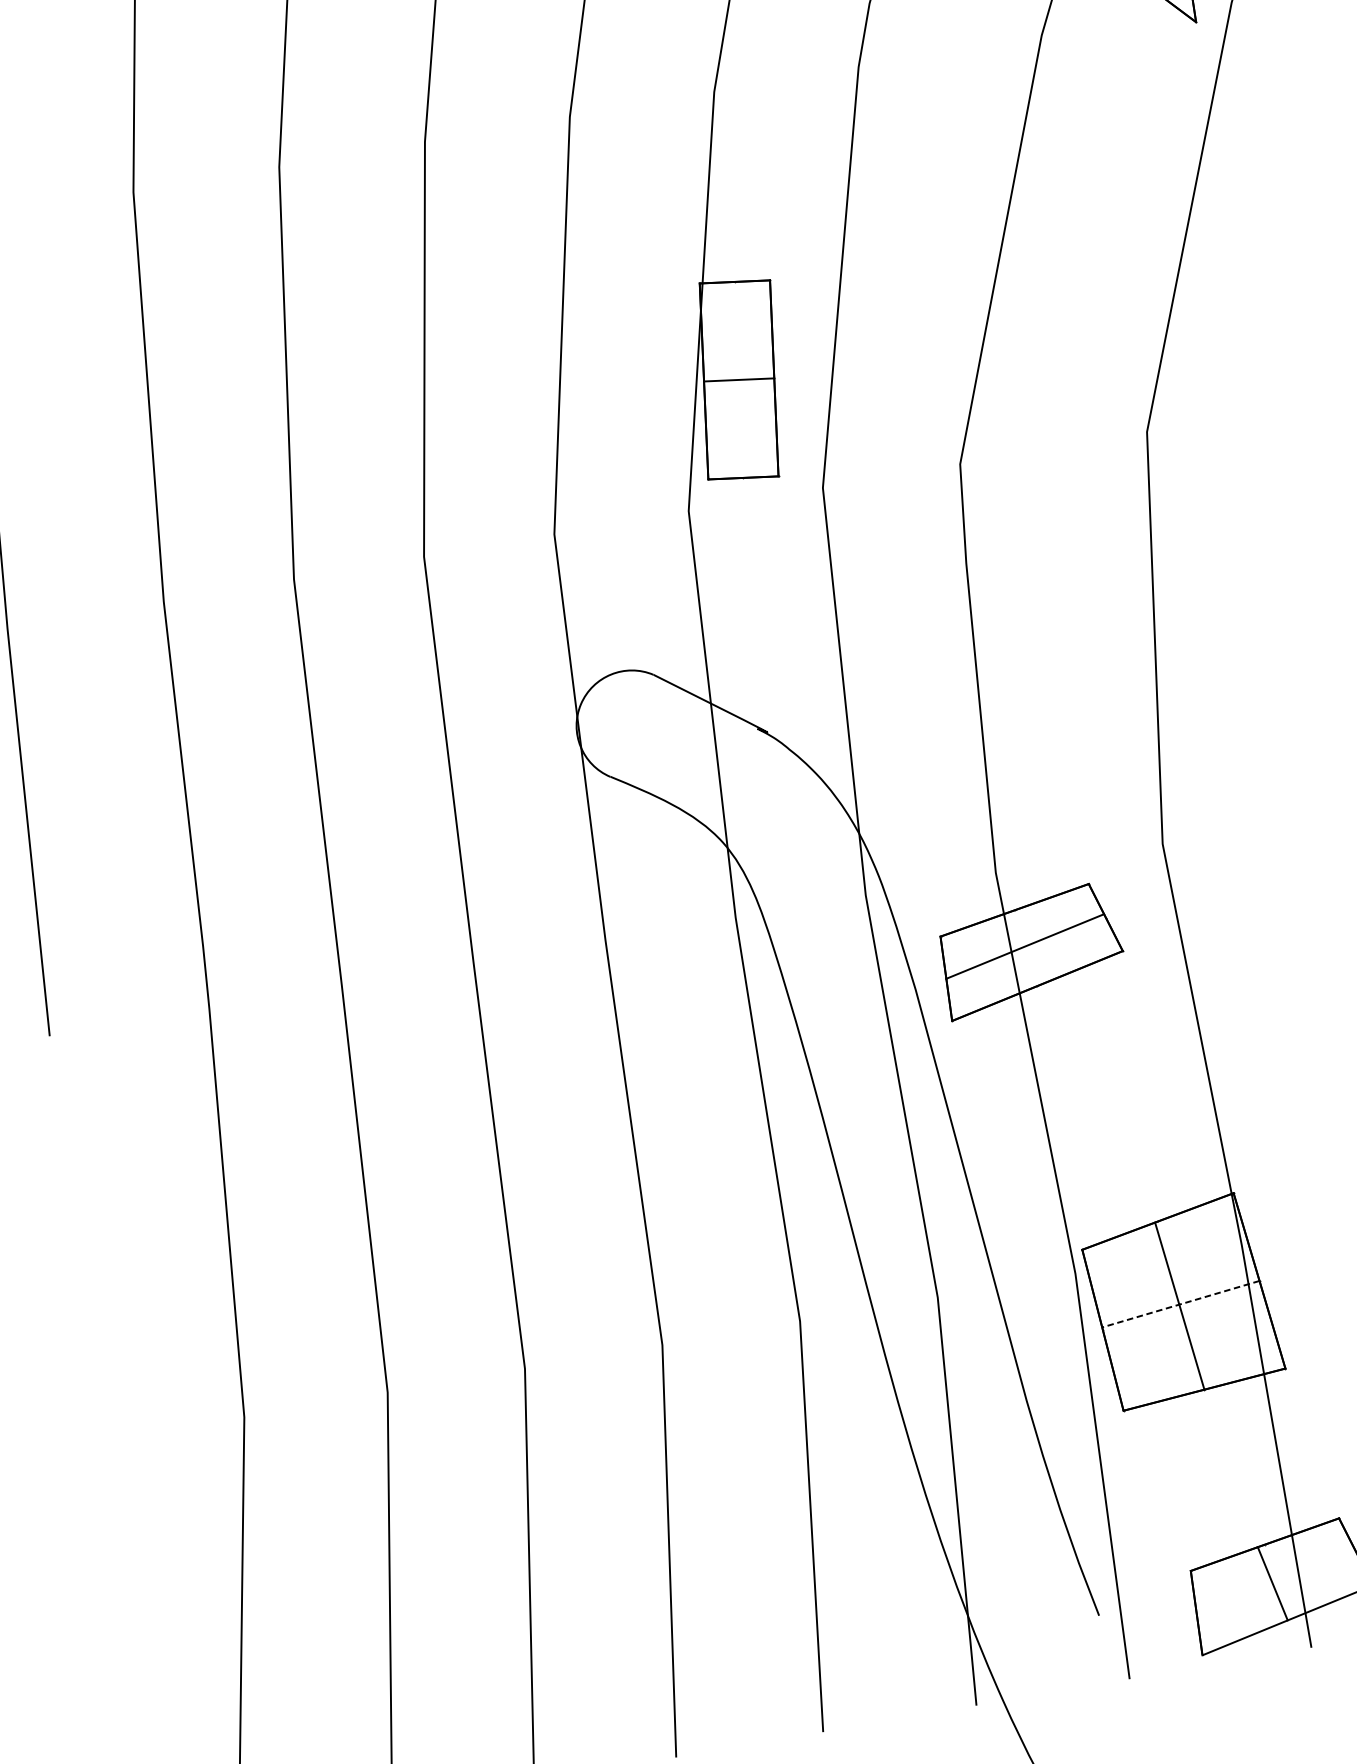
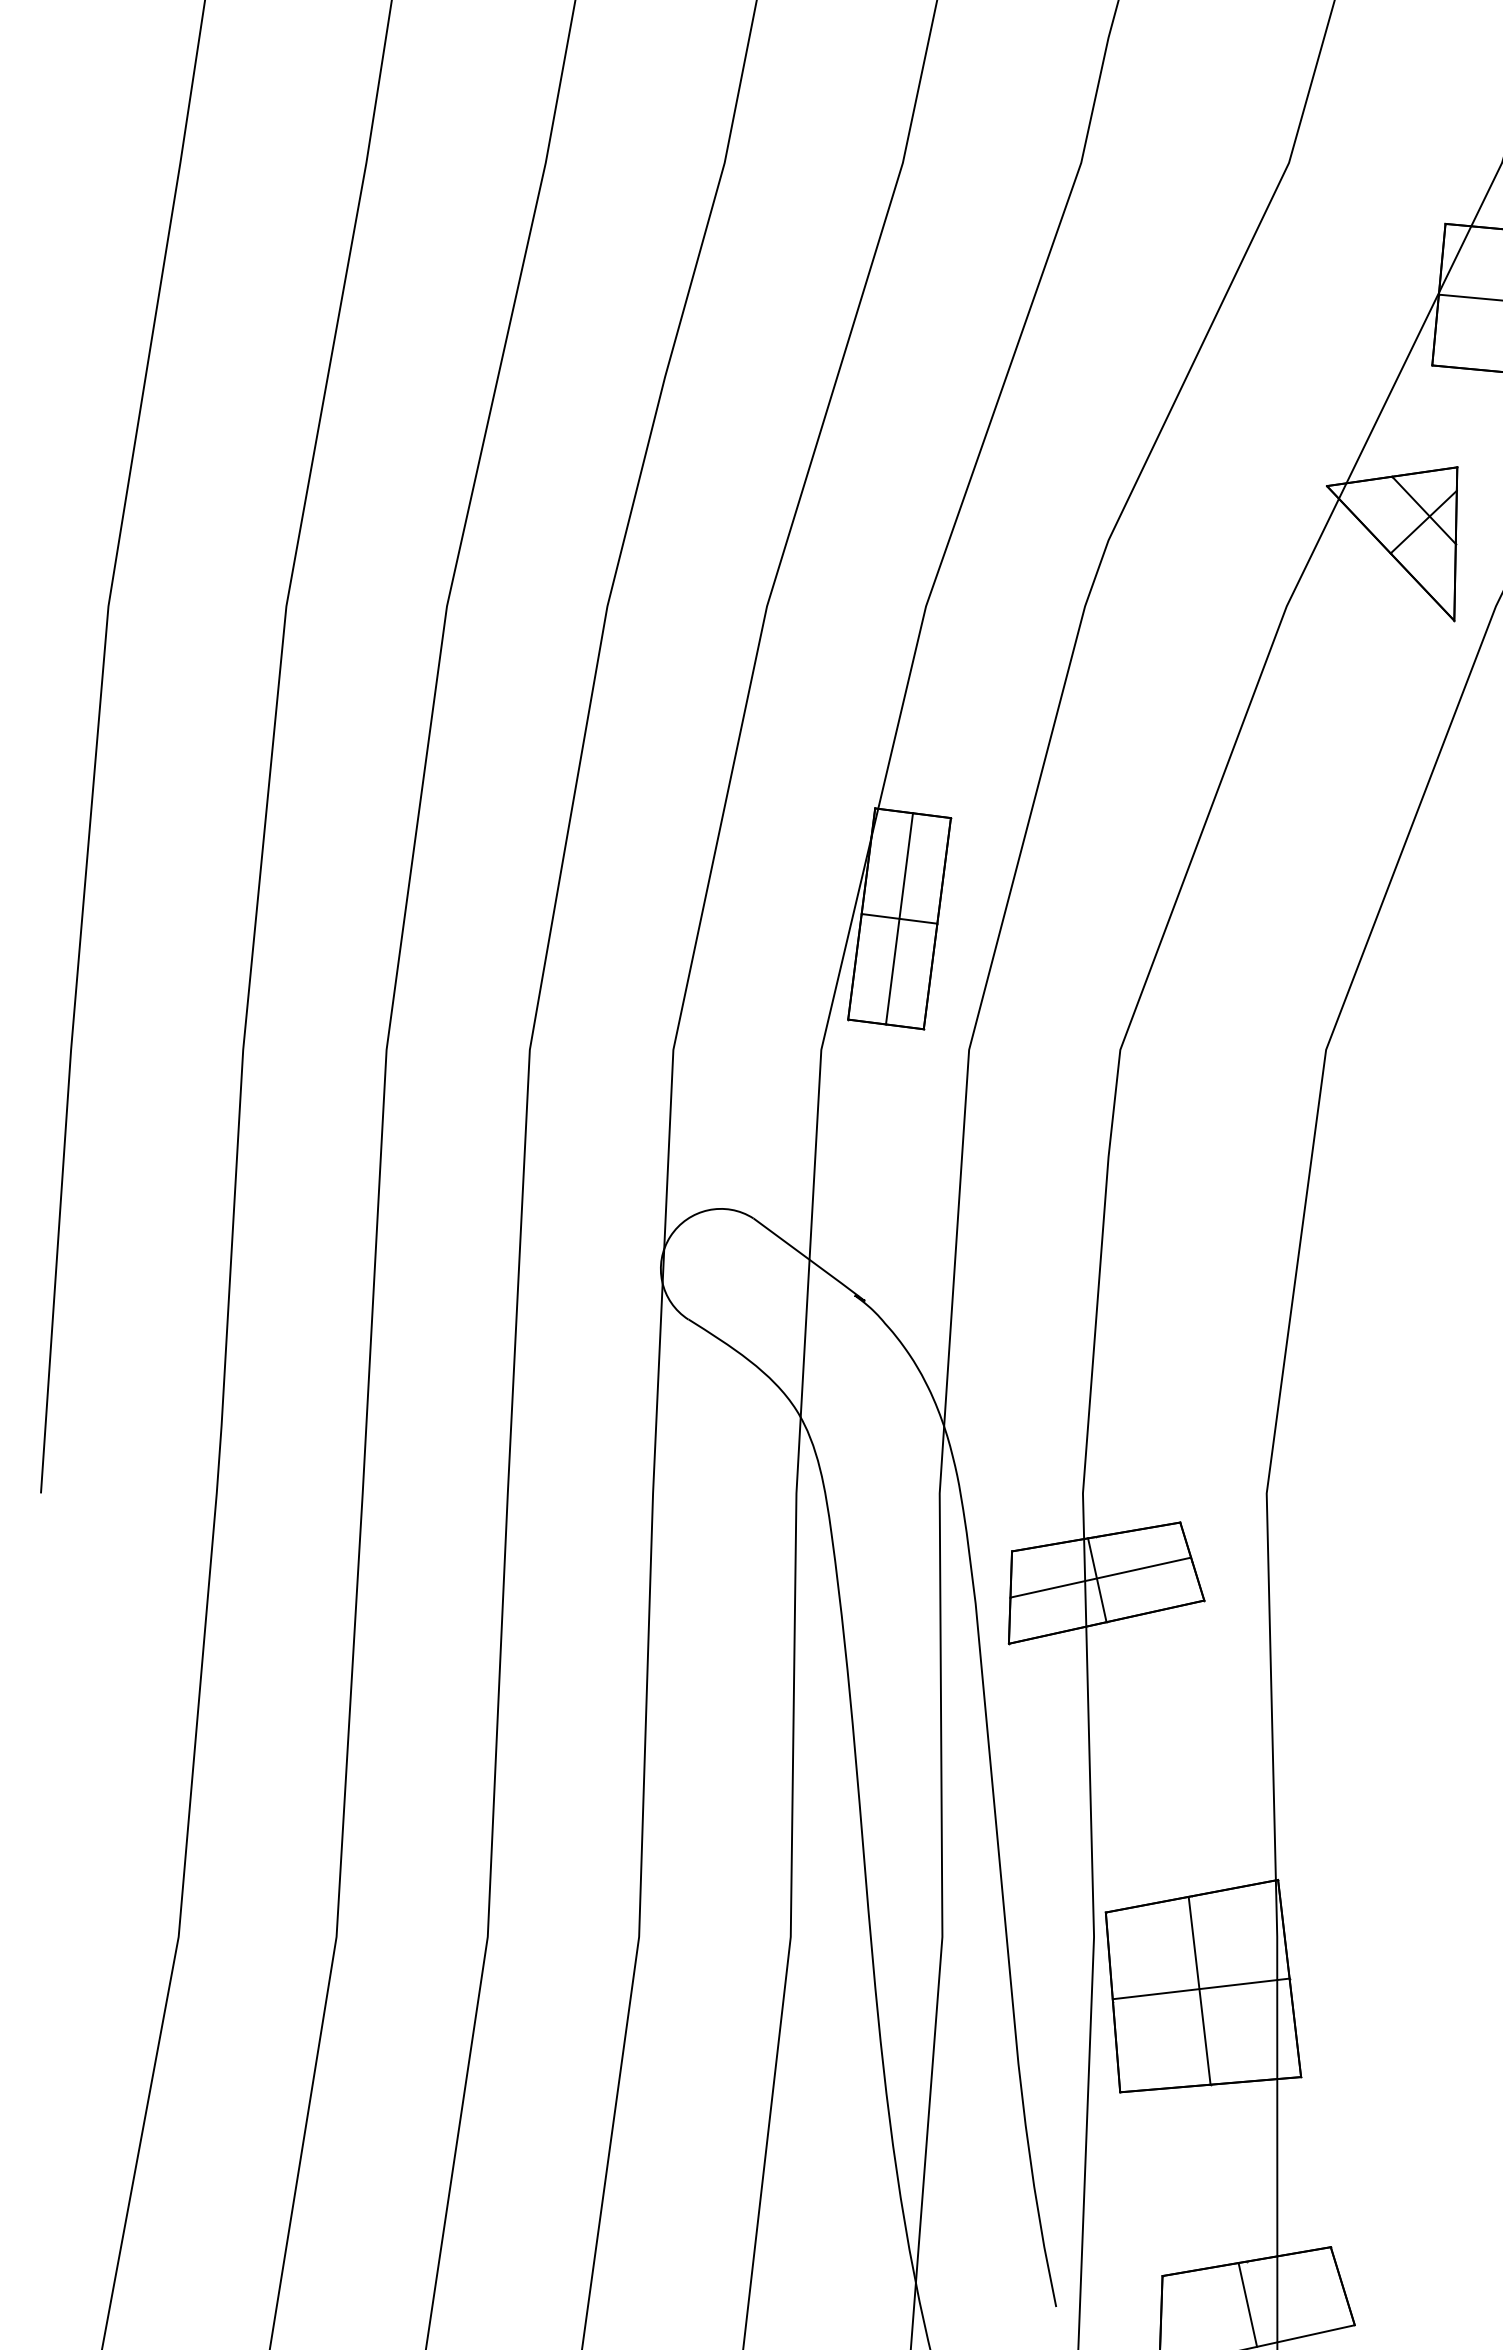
line: (738, 379) -> (898, 918), added
line: (1022, 949) -> (1097, 1580), added
line: (1181, 1303) -> (1201, 1988), dashed -> solid

